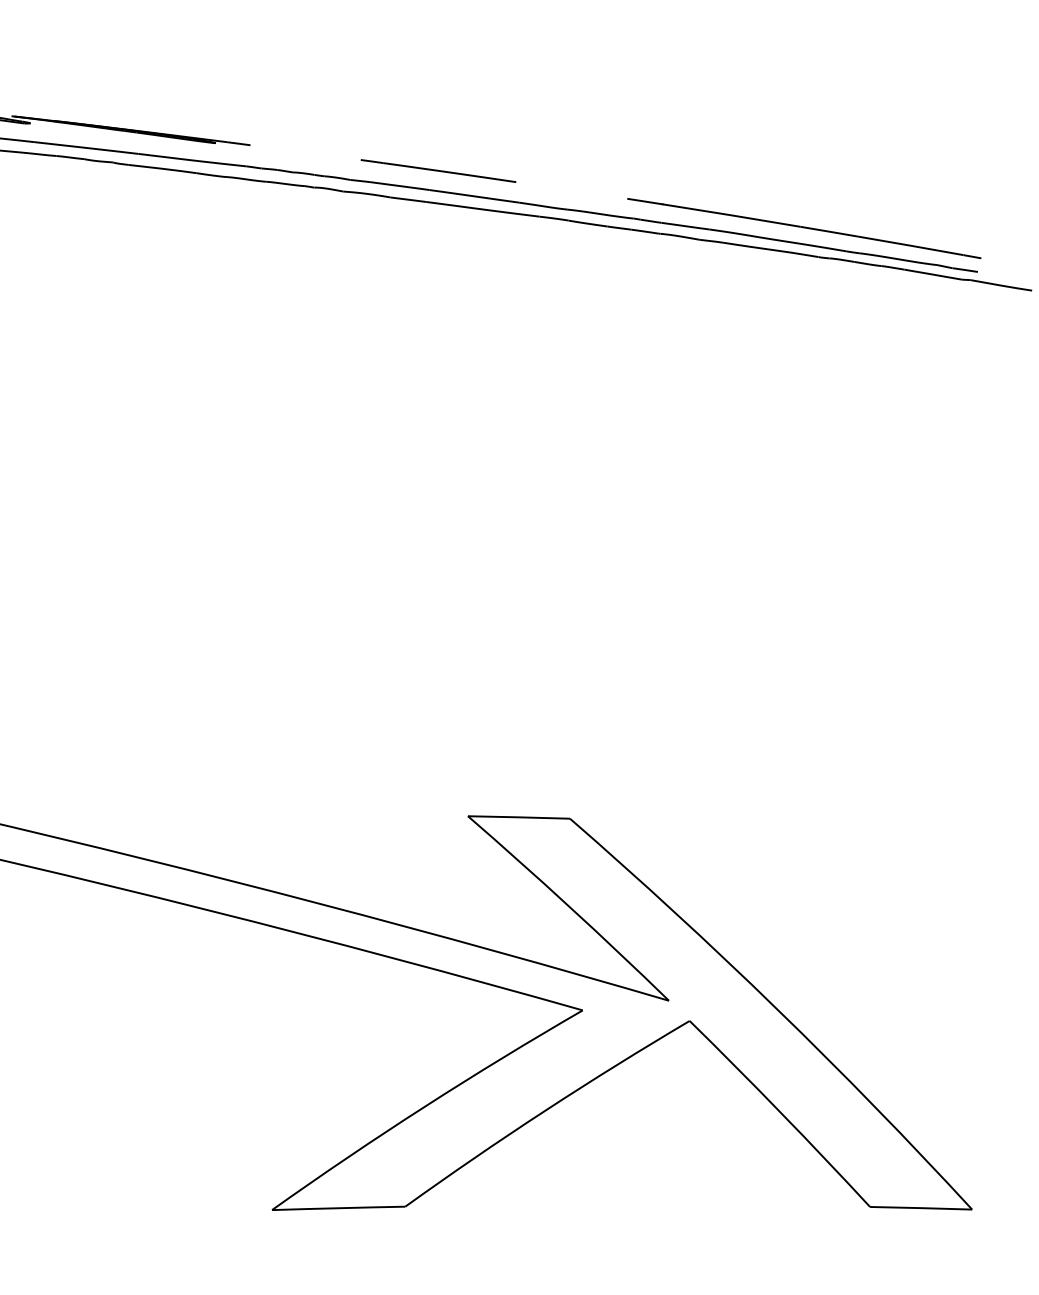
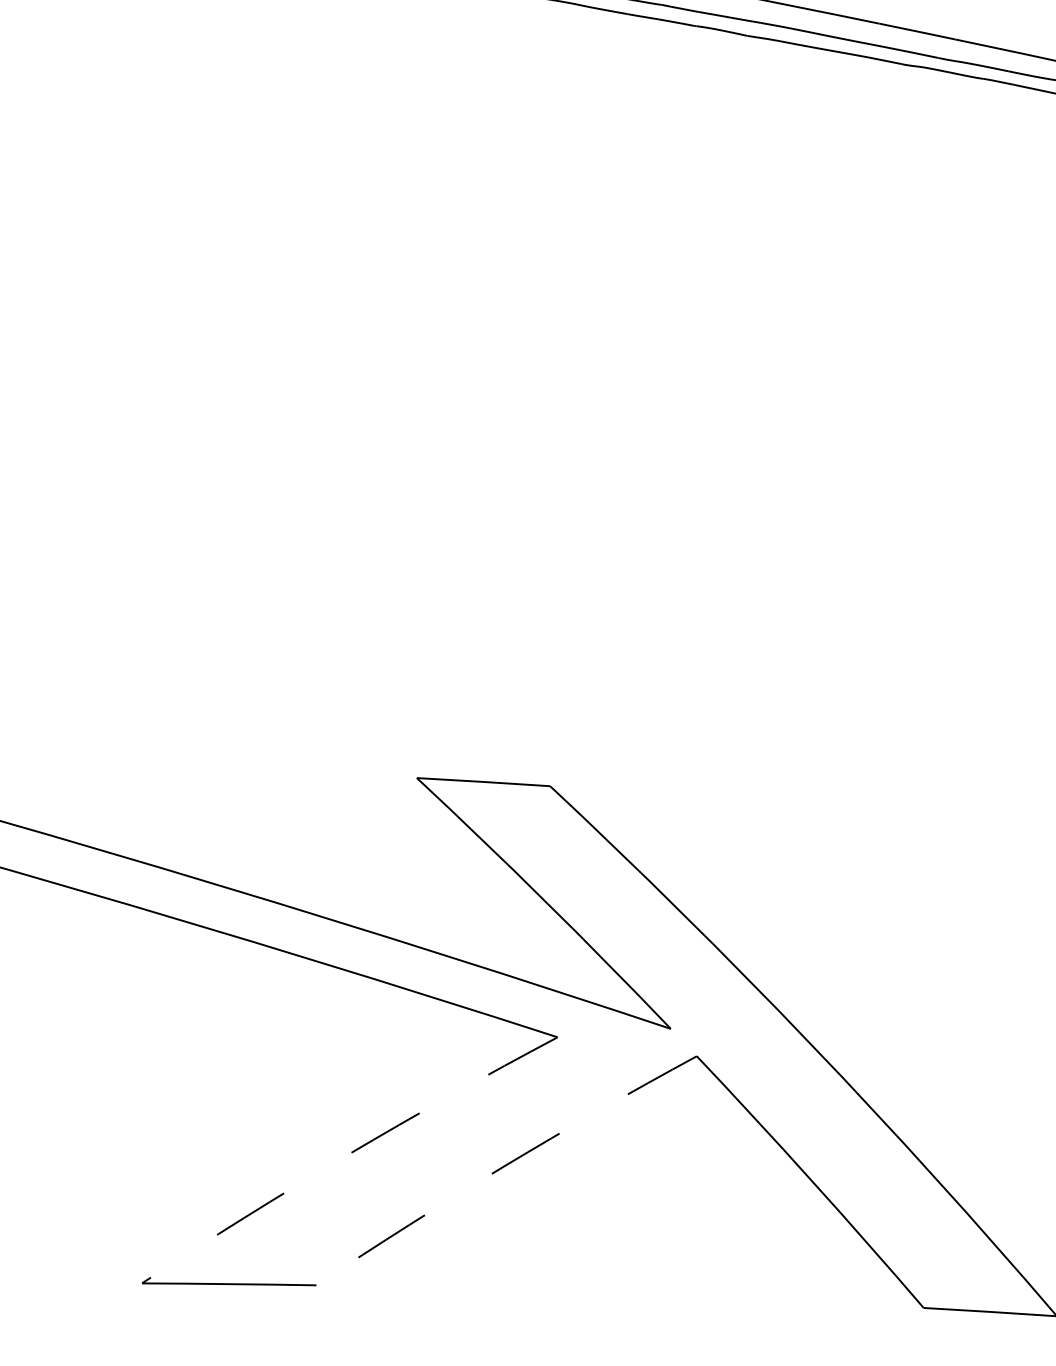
arc: (425, 1106) -> (347, 1155), solid -> dashed
arc: (545, 1110) -> (504, 1166), solid -> dashed

